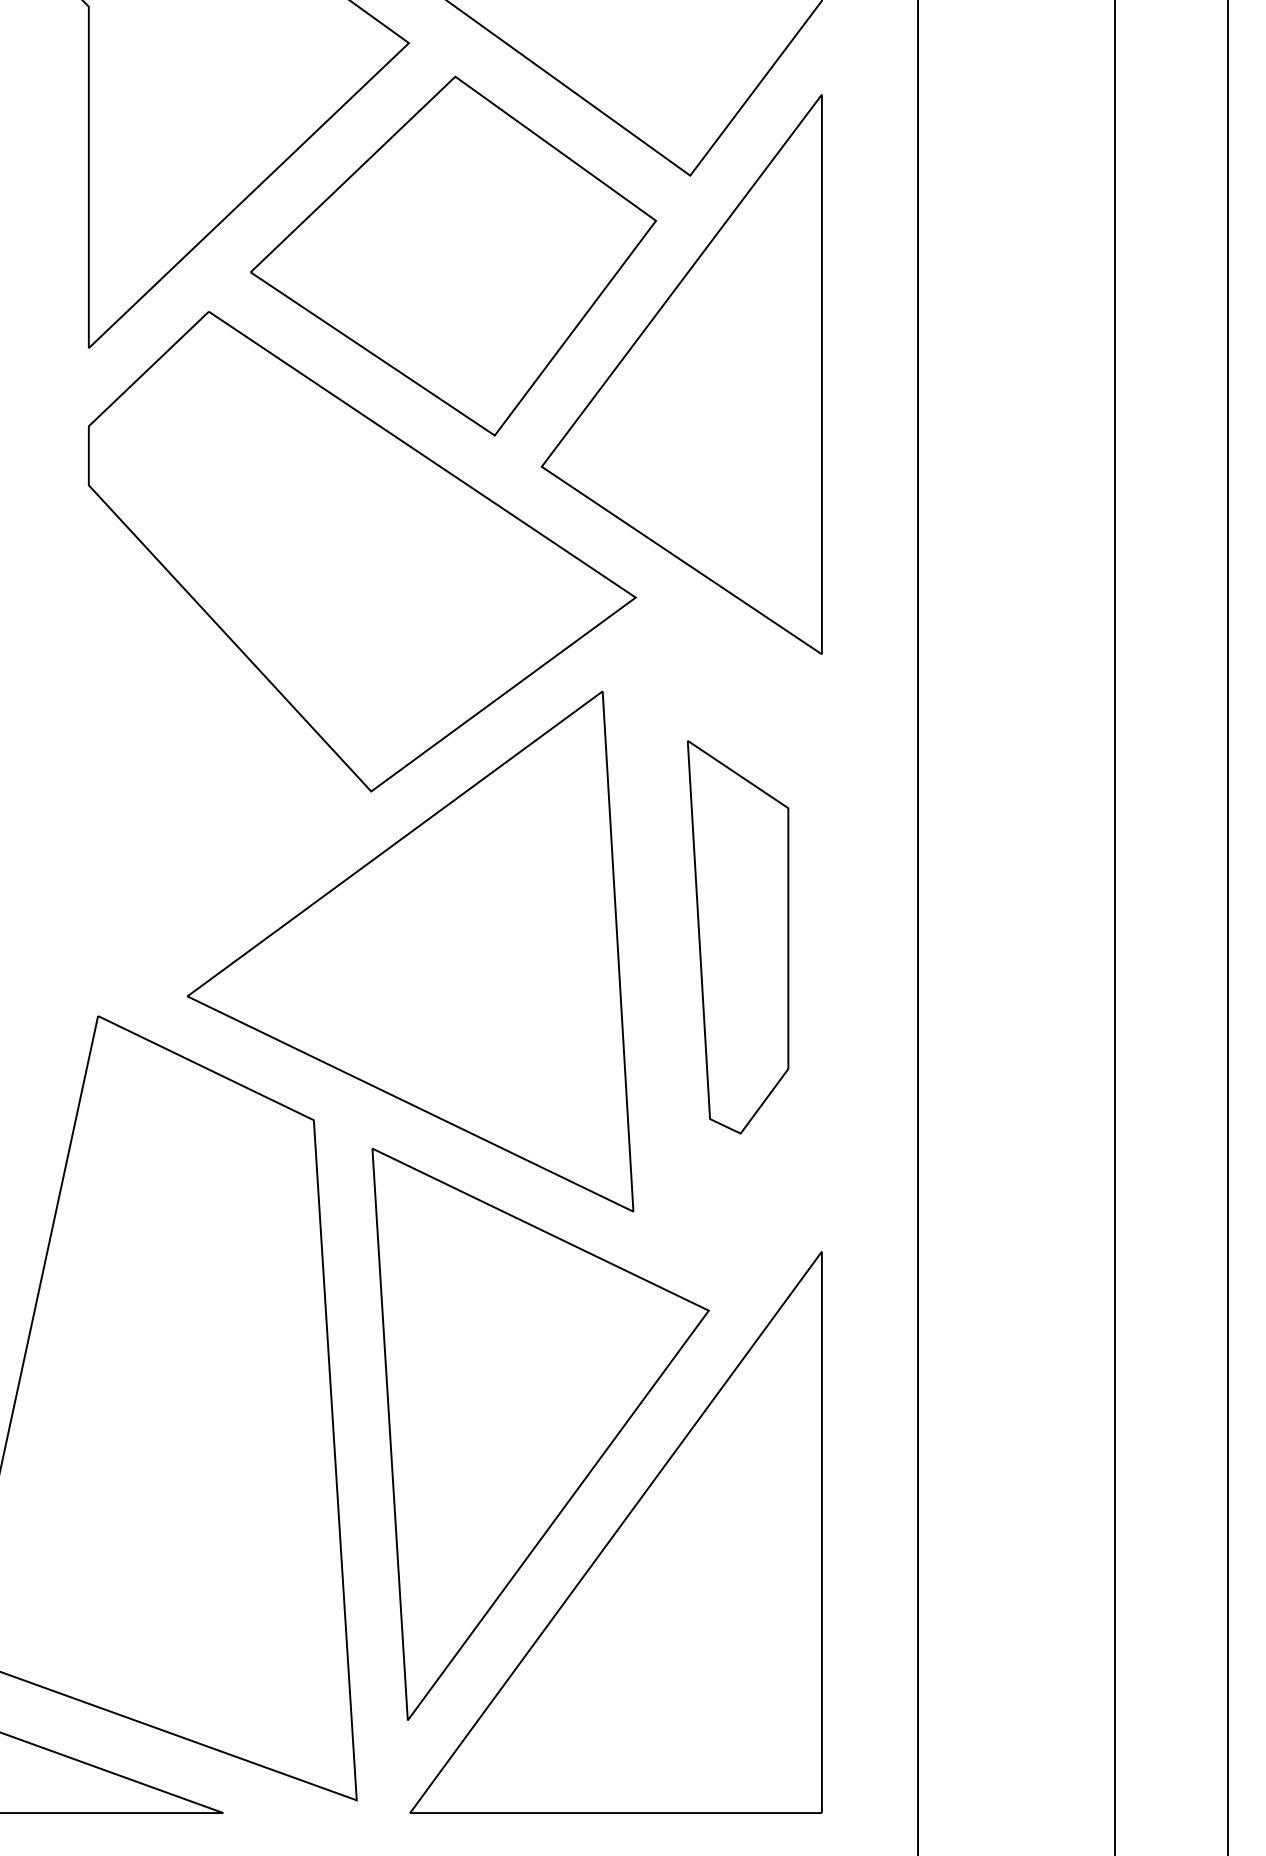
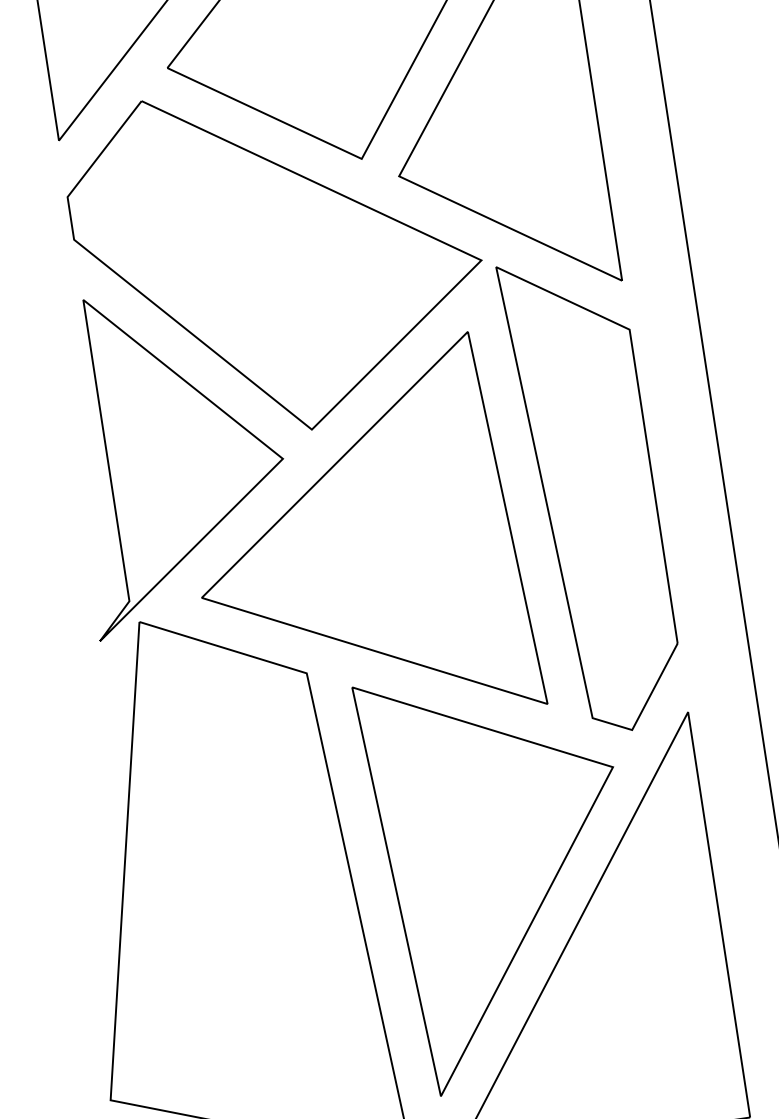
part: (183, 801) -> (177, 457), added
part: (737, 937) -> (592, 494), size x1.67

